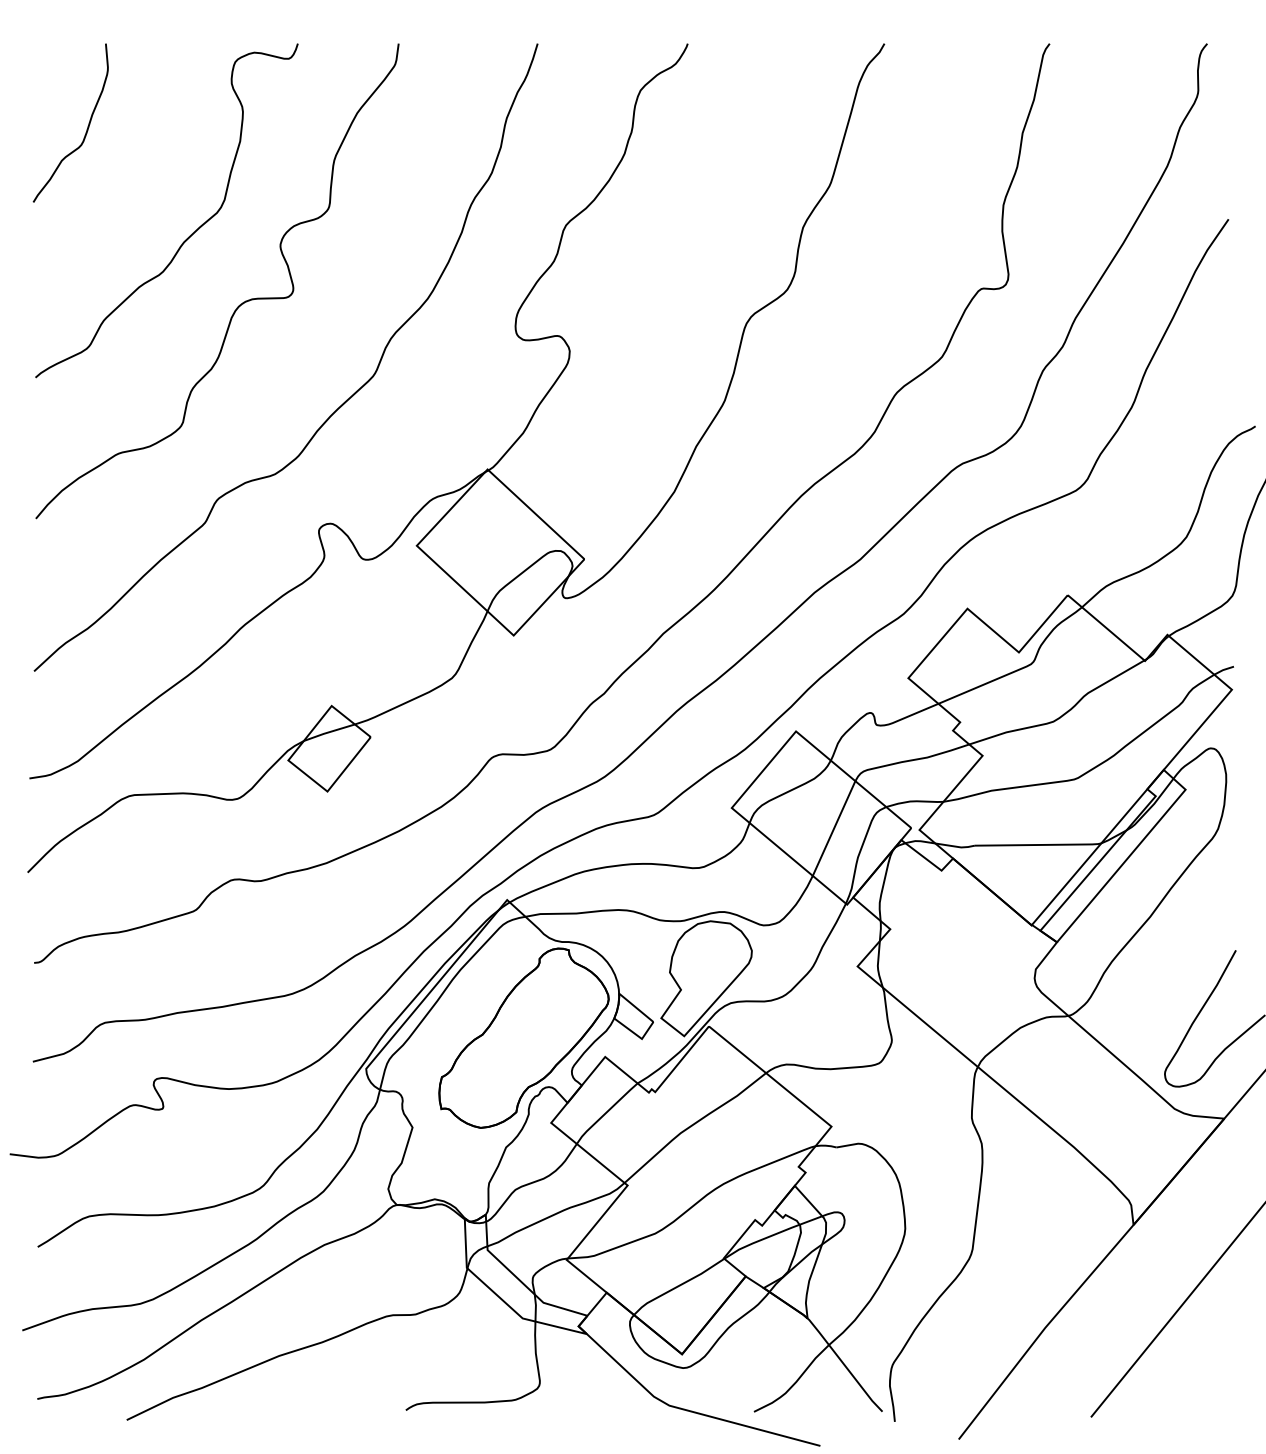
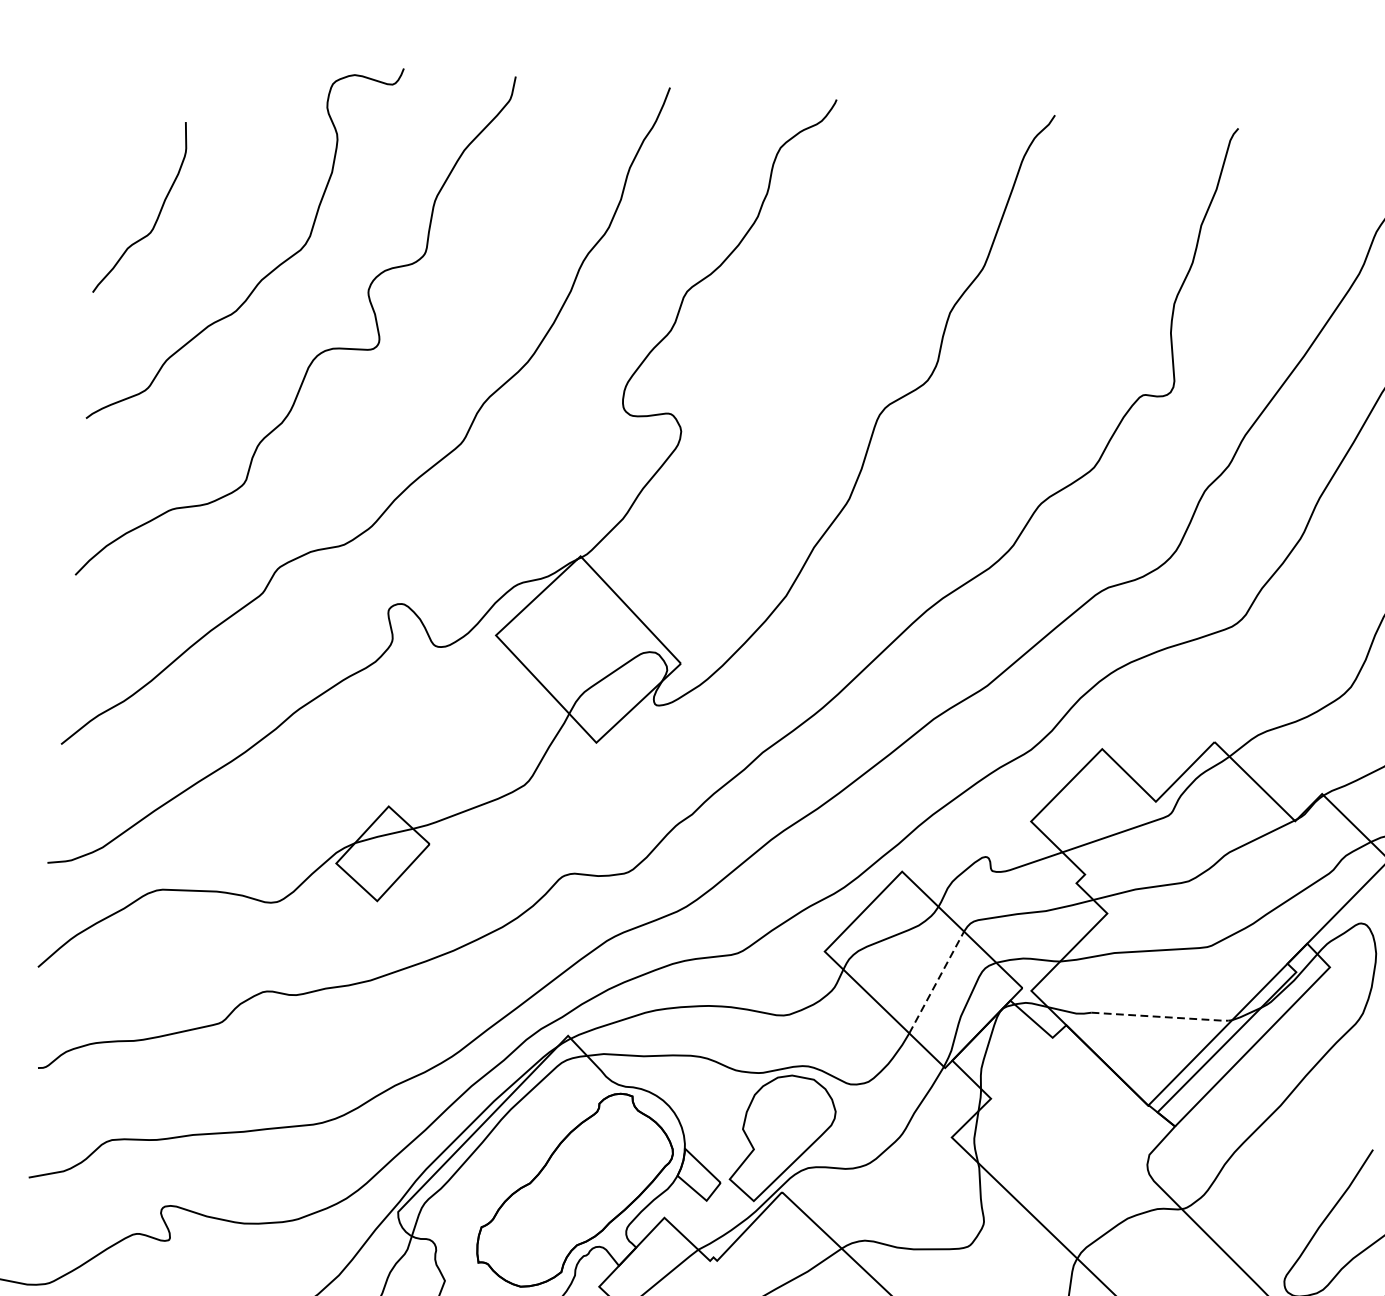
curve: (87, 126) -> (158, 212), moved
line: (834, 828) -> (937, 982), solid -> dashed
line: (1039, 844) -> (1163, 1016), solid -> dashed

